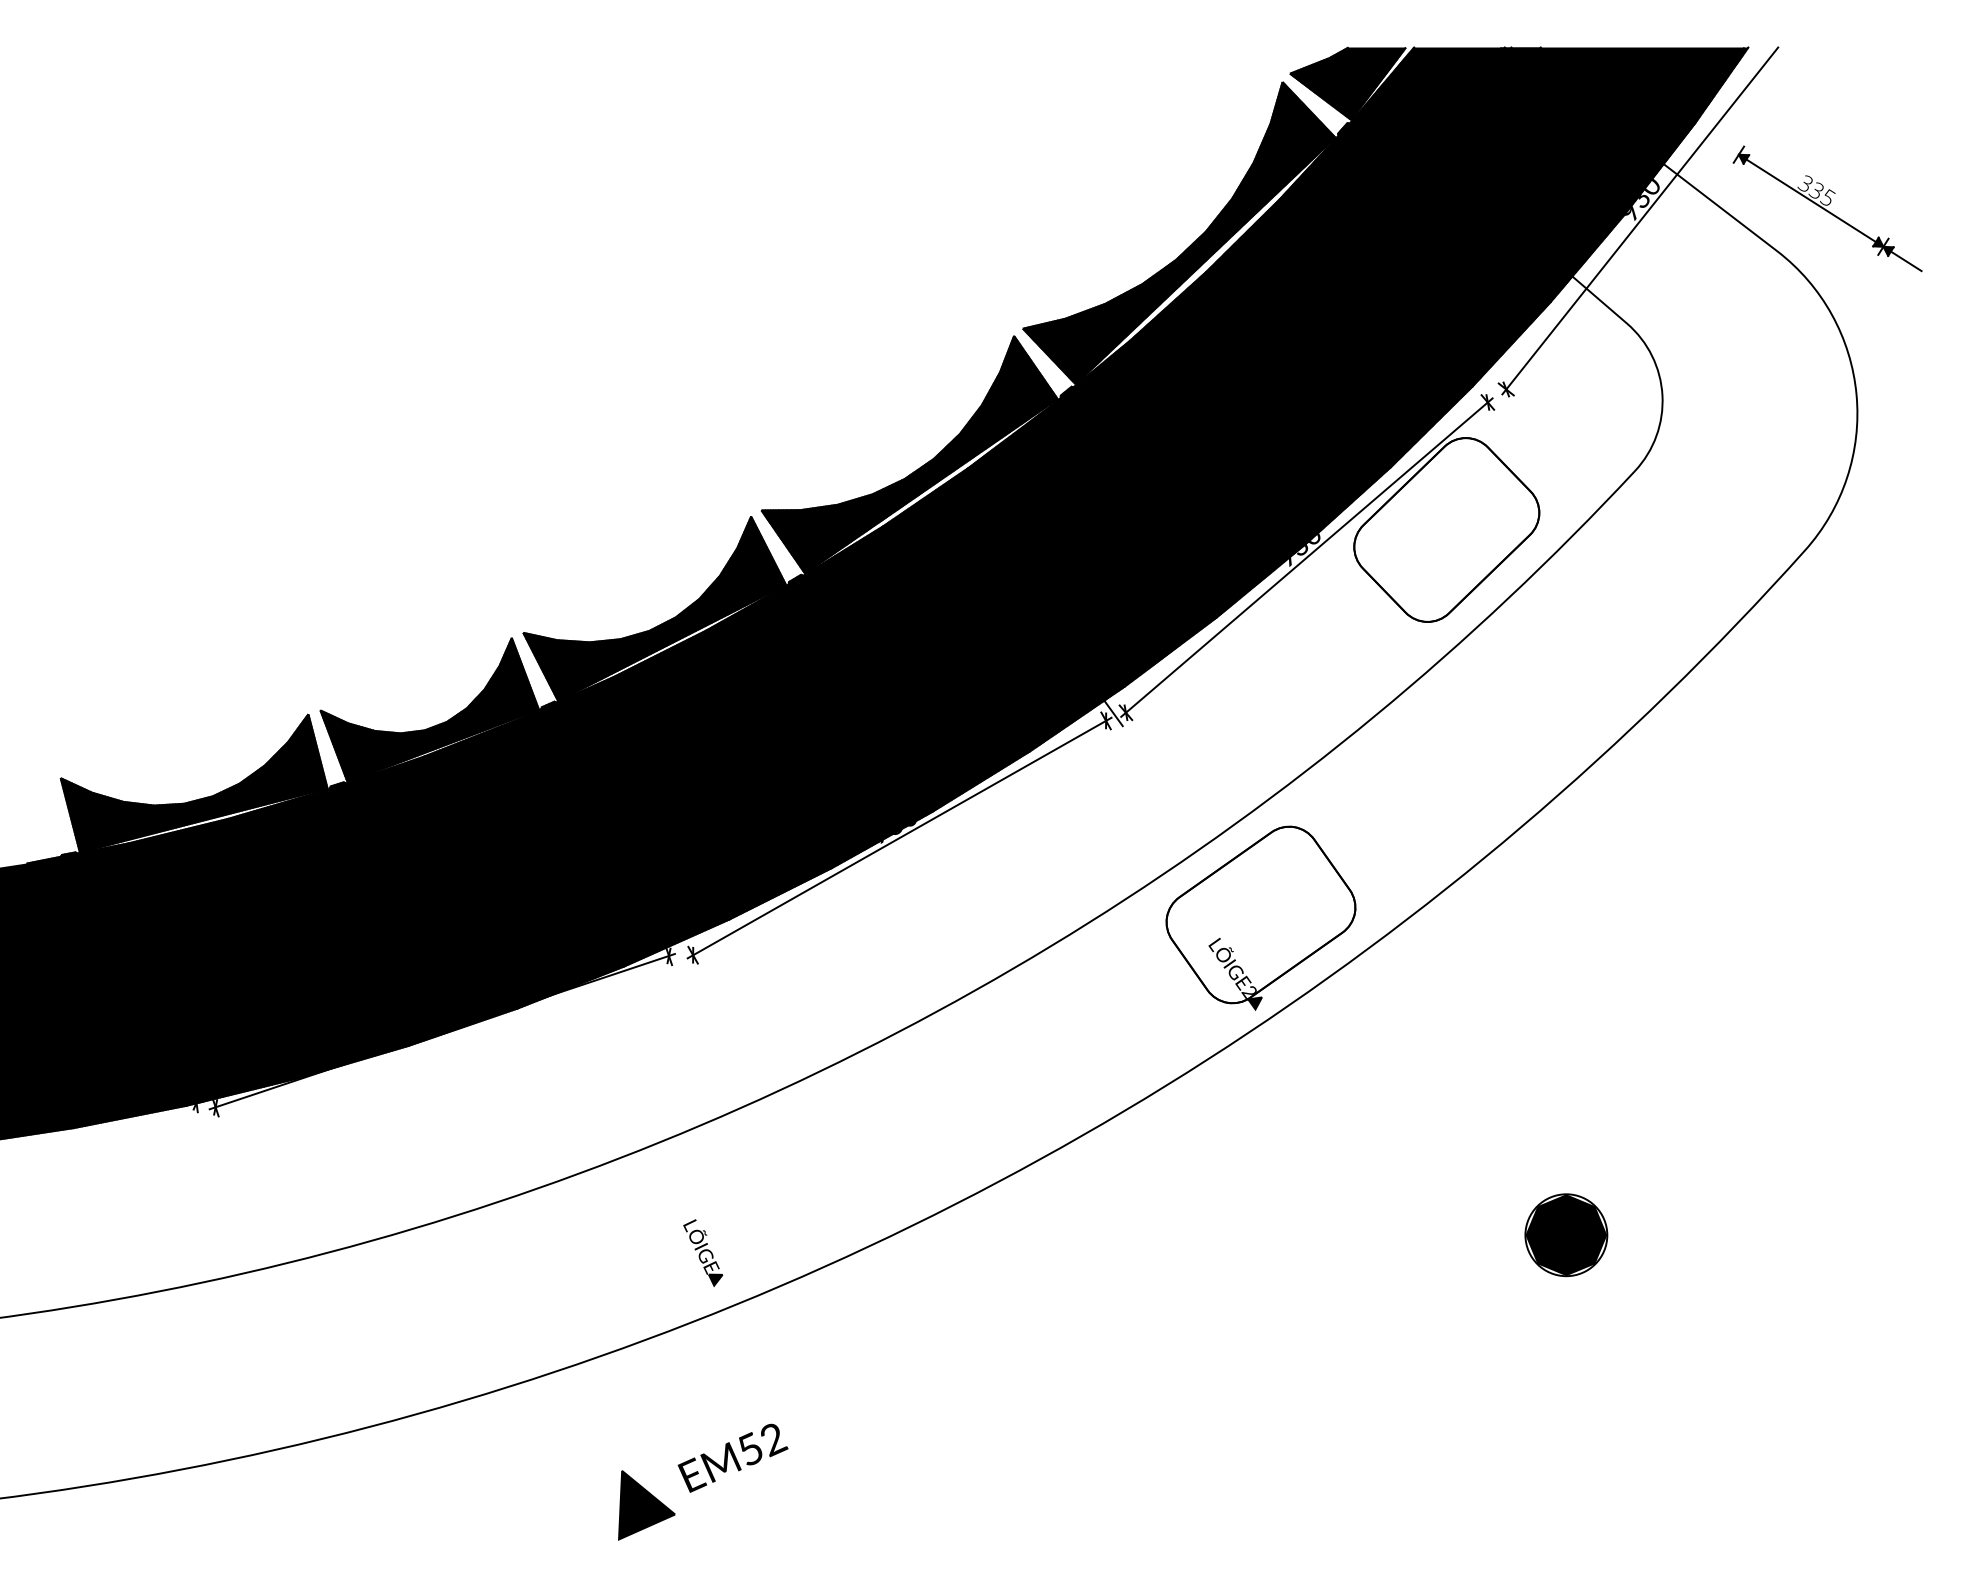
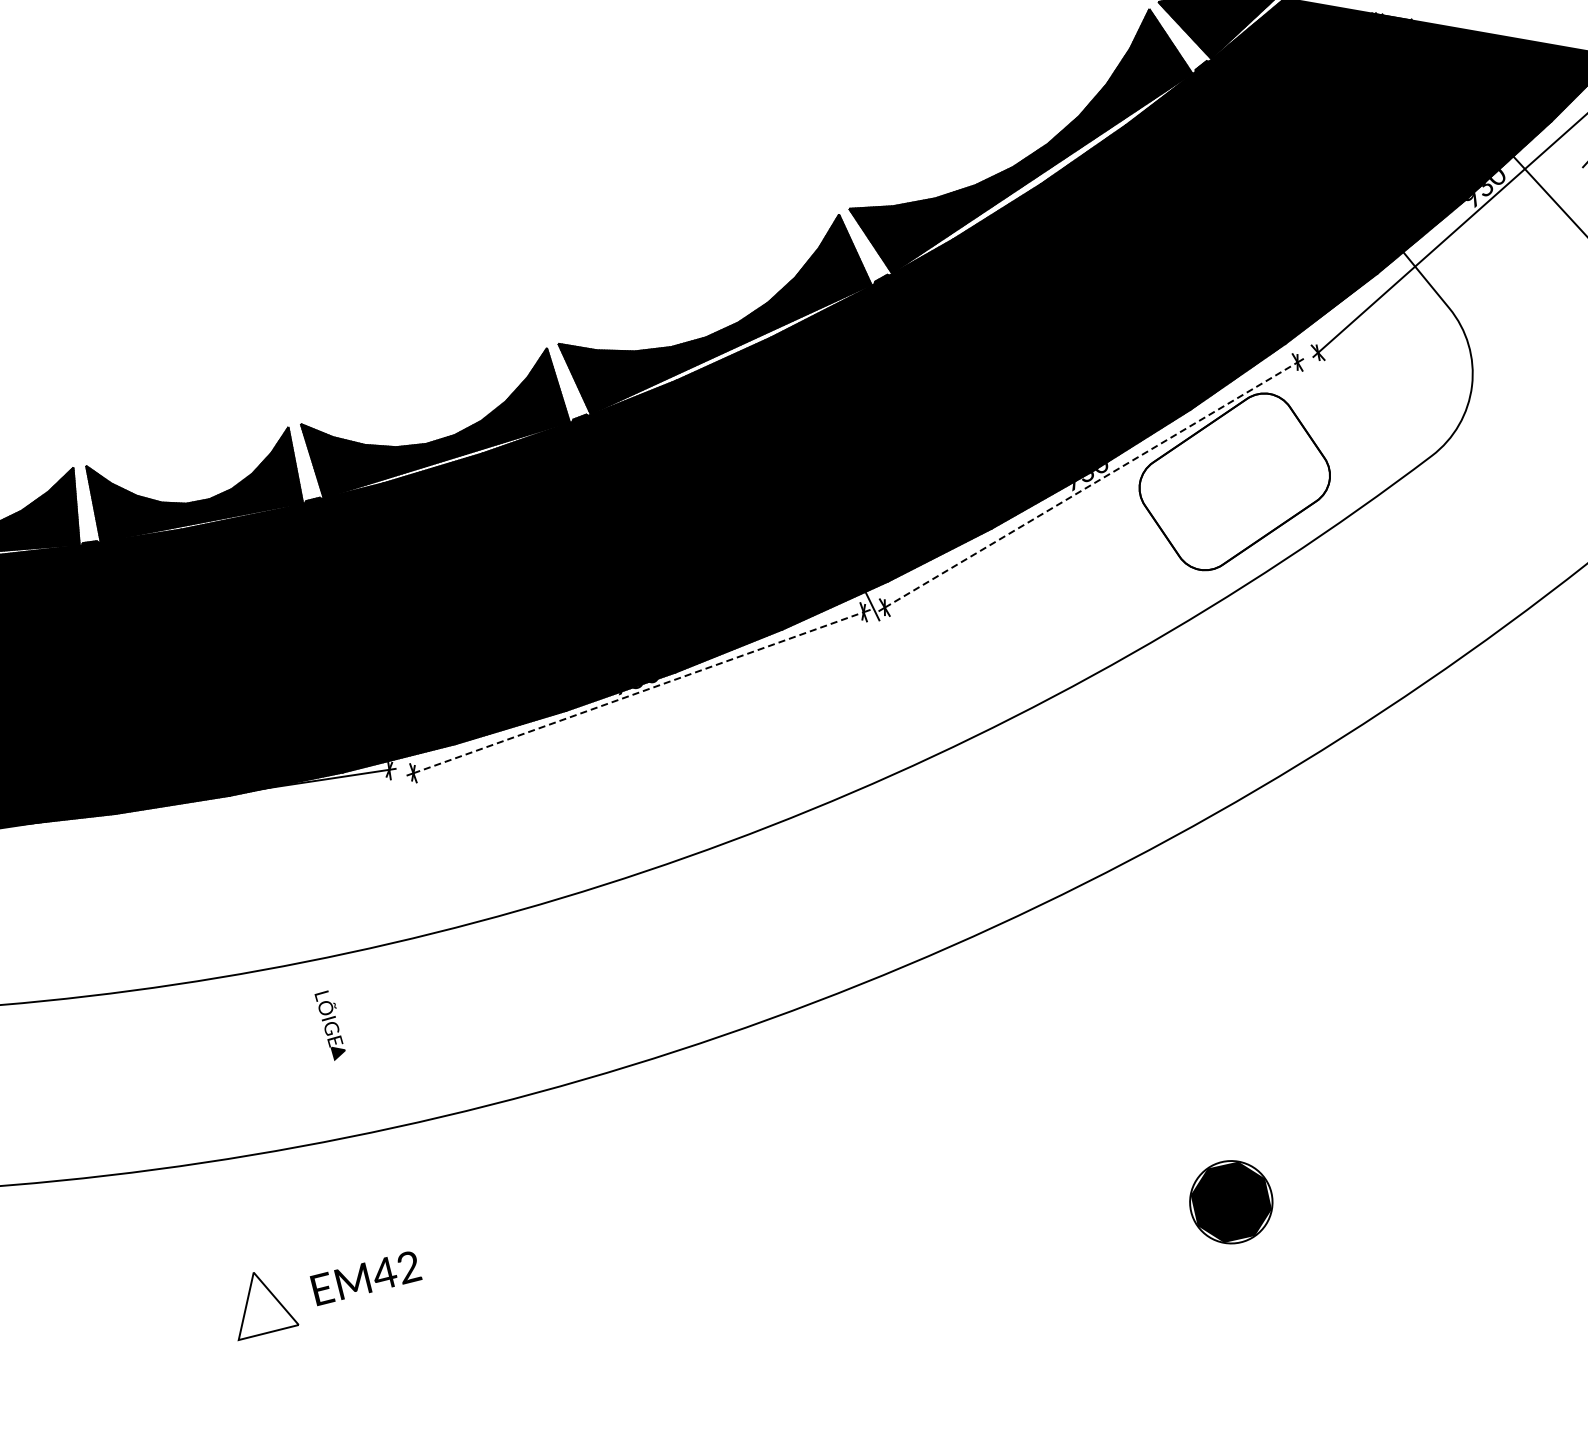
line: (1307, 557) -> (1091, 485), solid -> dashed
line: (900, 837) -> (639, 692), solid -> dashed
part: (1260, 917) -> (982, 834), removed
part: (703, 1252) -> (330, 1024), moved
text: (751, 1448) -> (385, 1272), EM52 -> EM42
fill: (647, 1504) -> (273, 1310), removed

